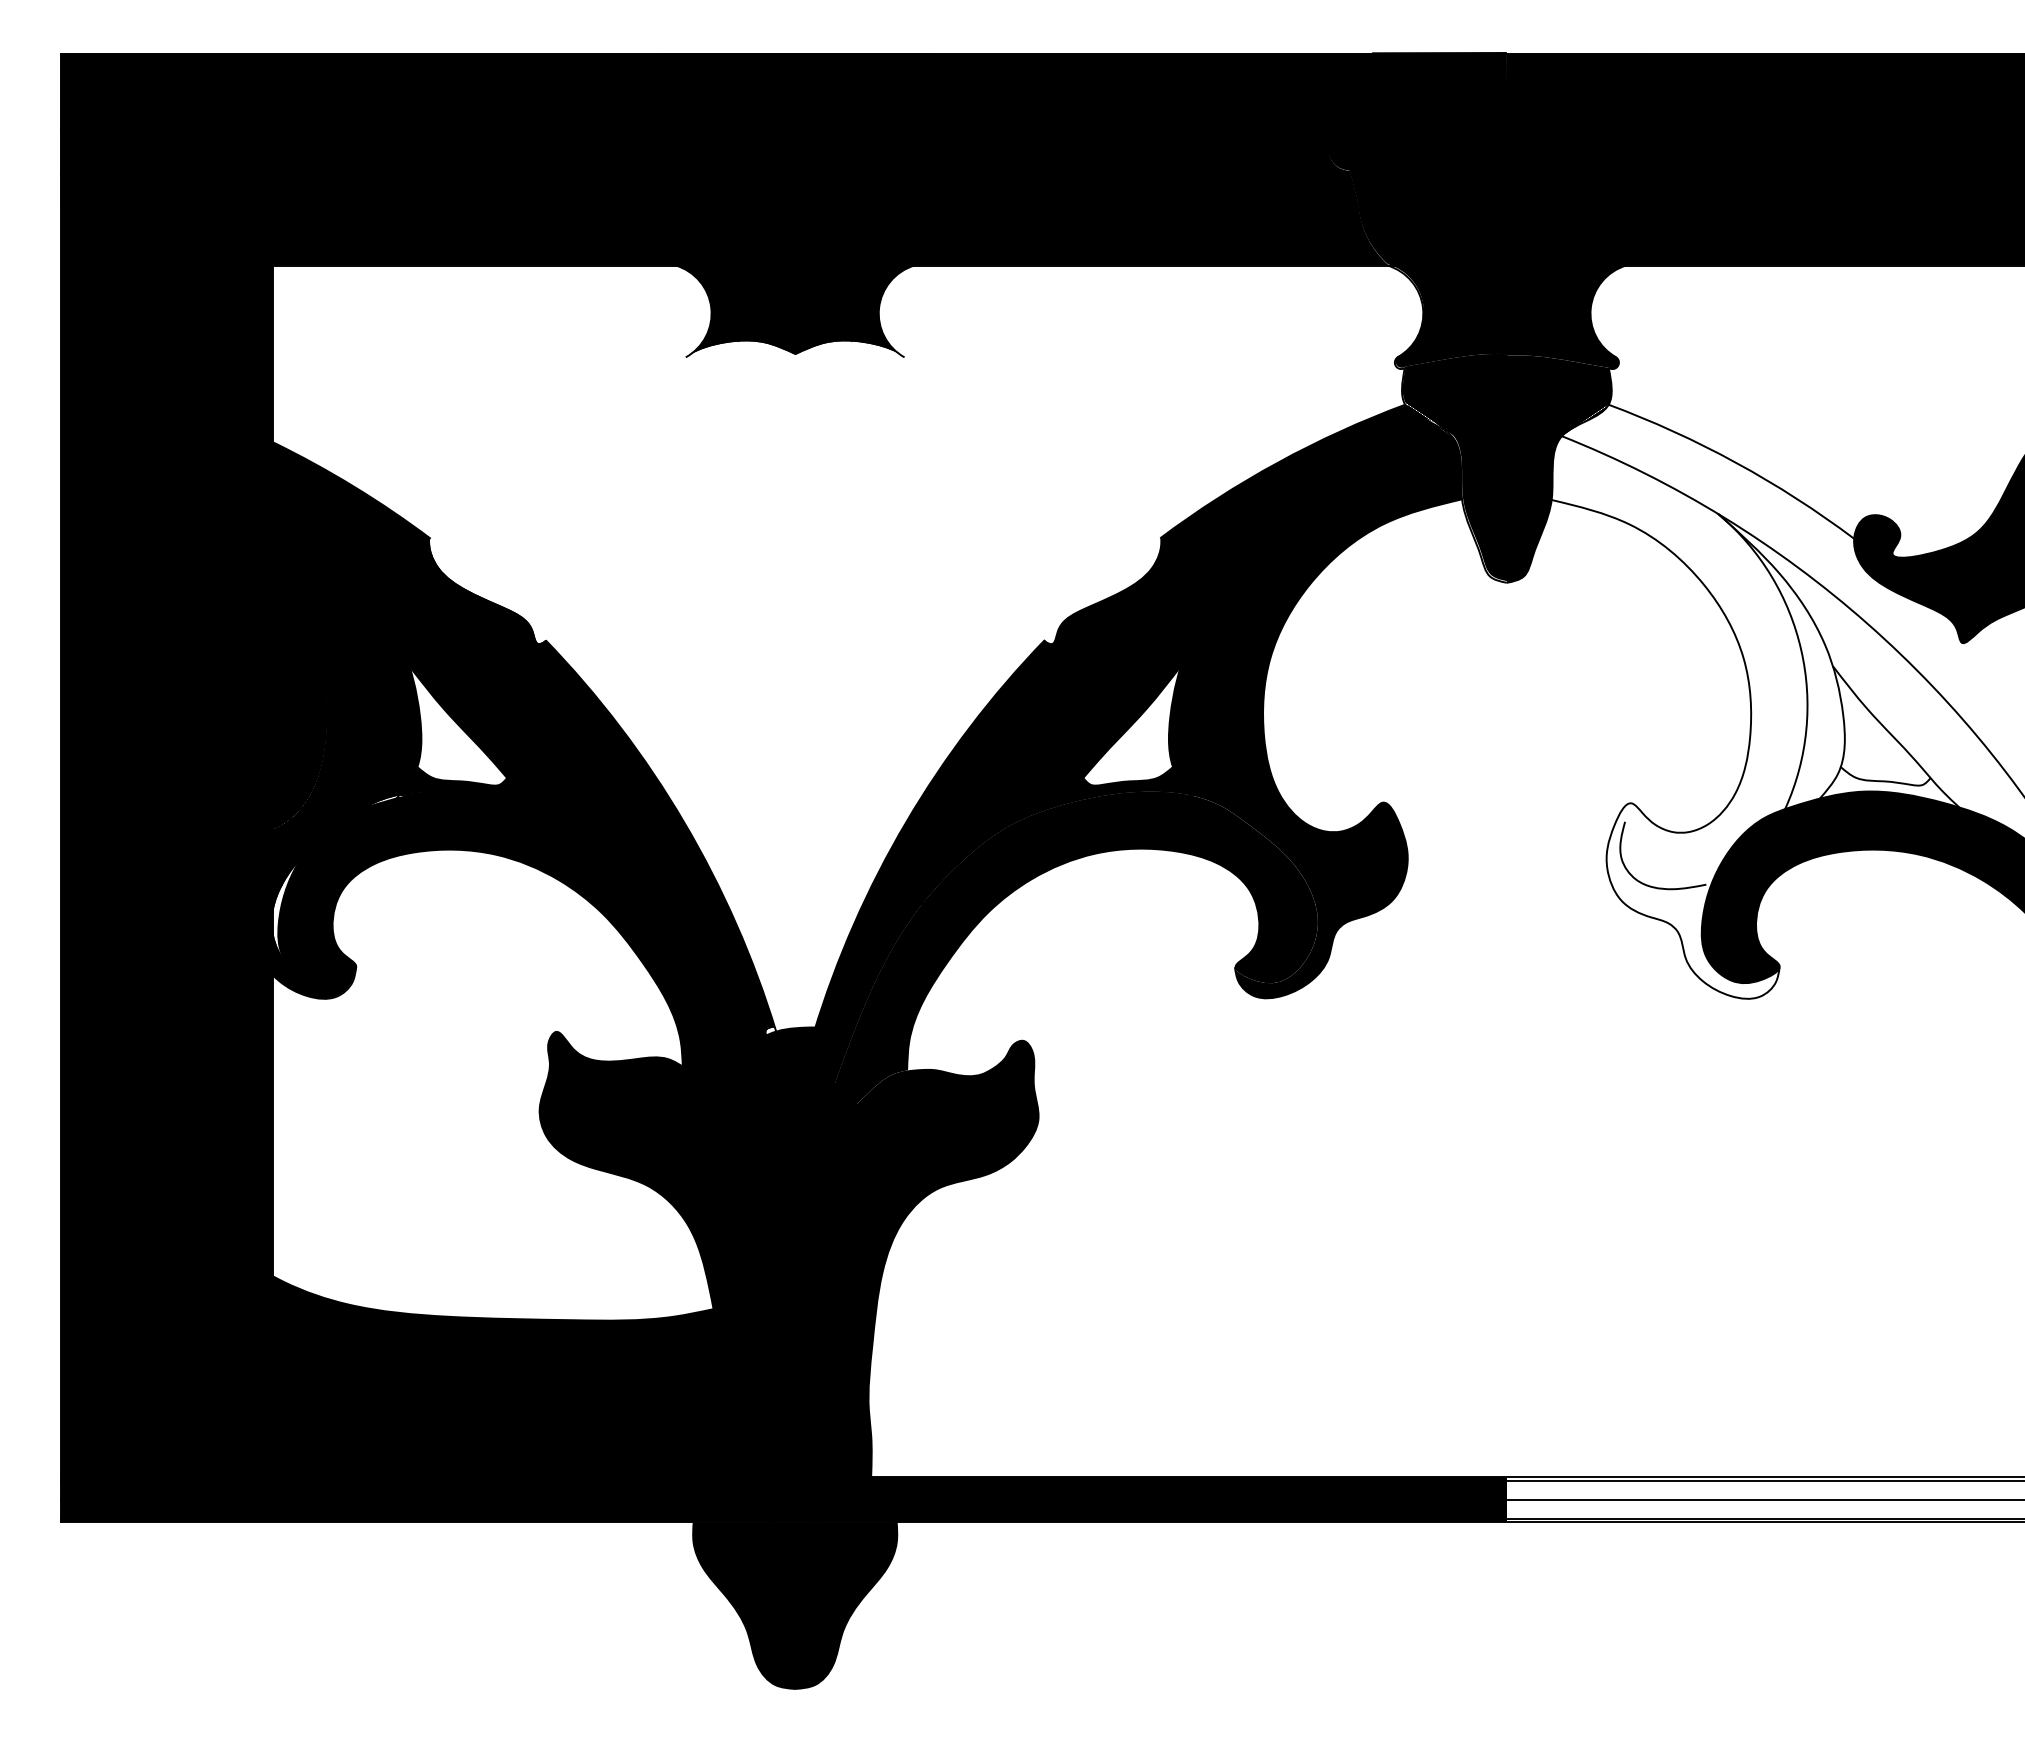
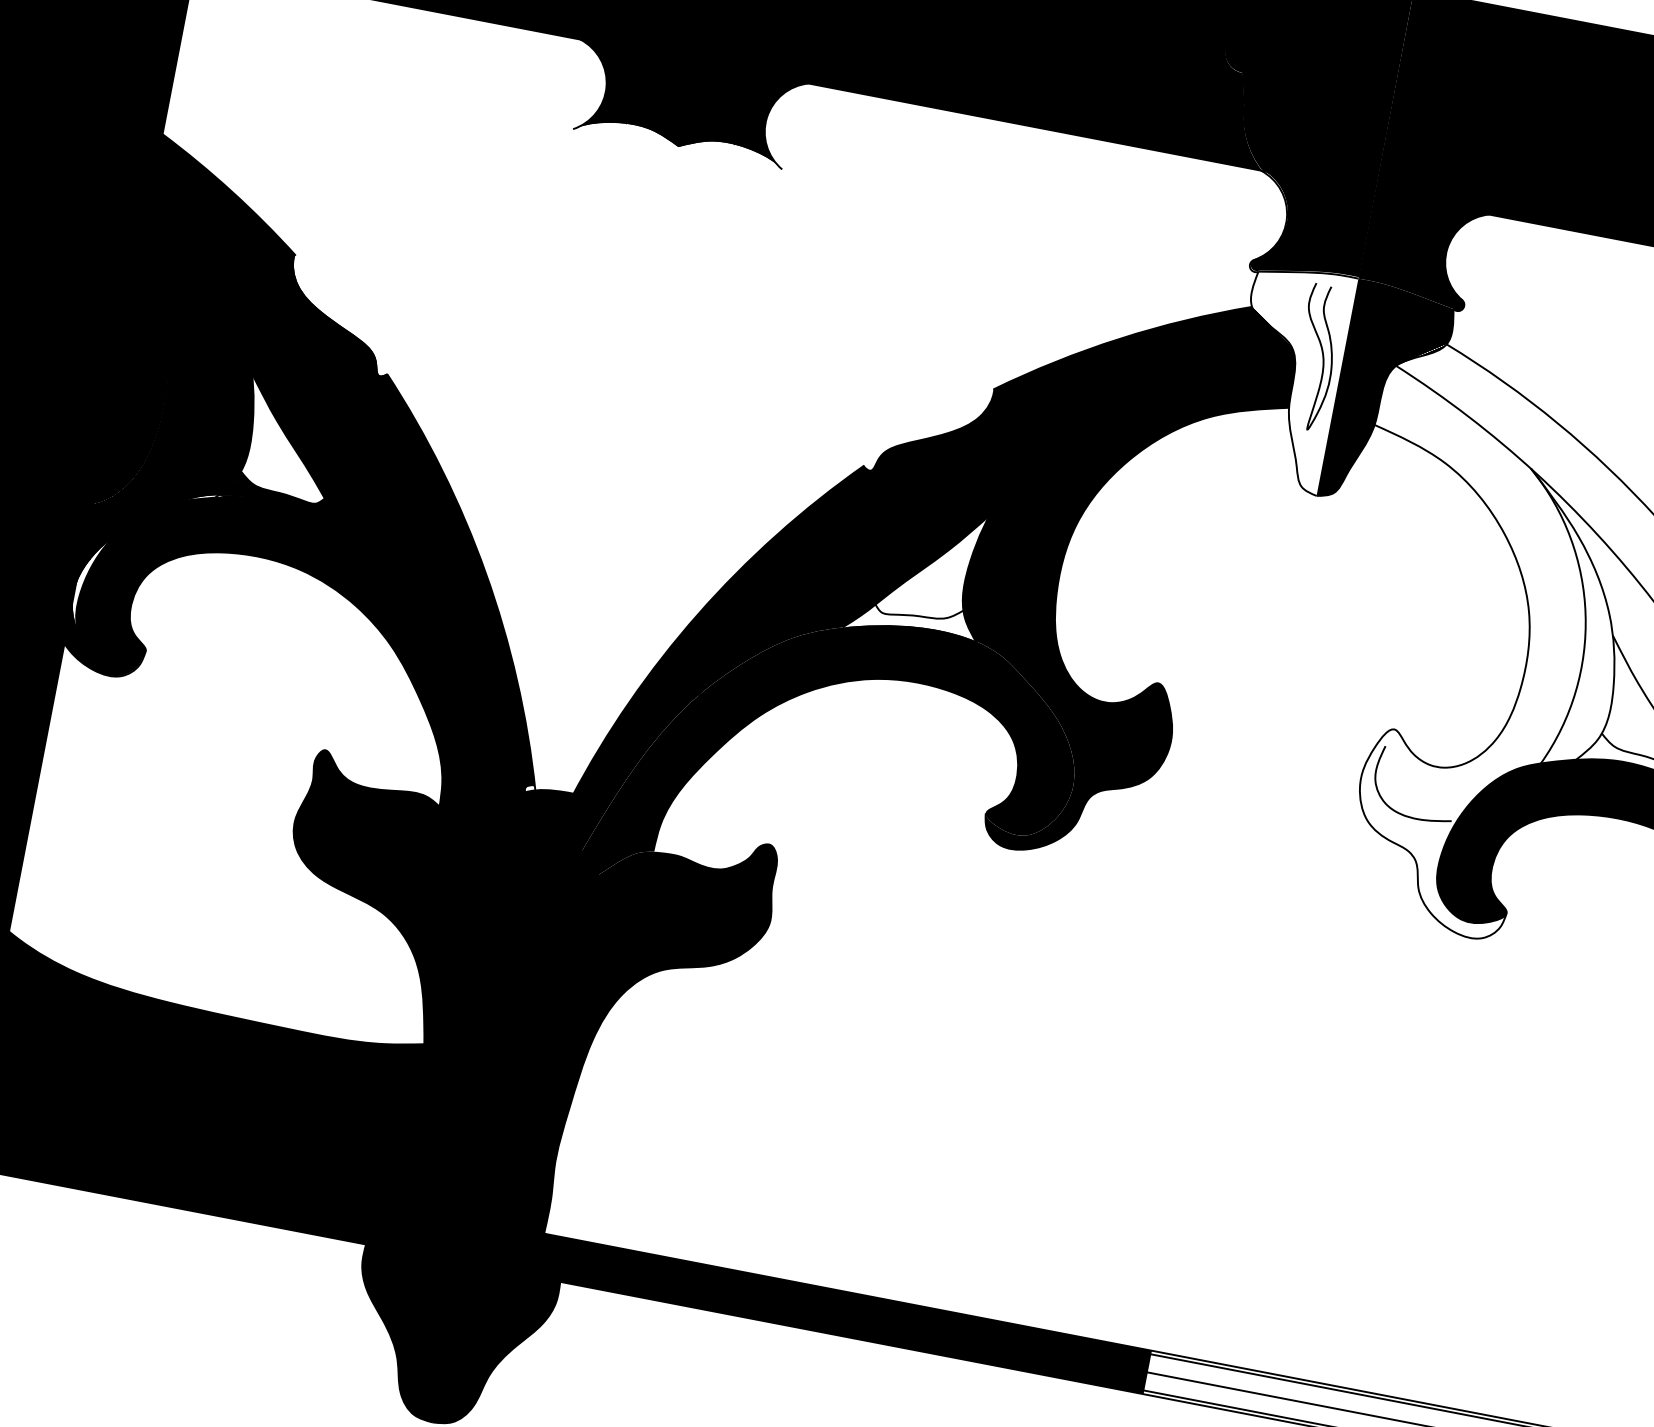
fill: (1454, 467) -> (1287, 375), removed
fill: (1013, 925) -> (781, 732), removed

